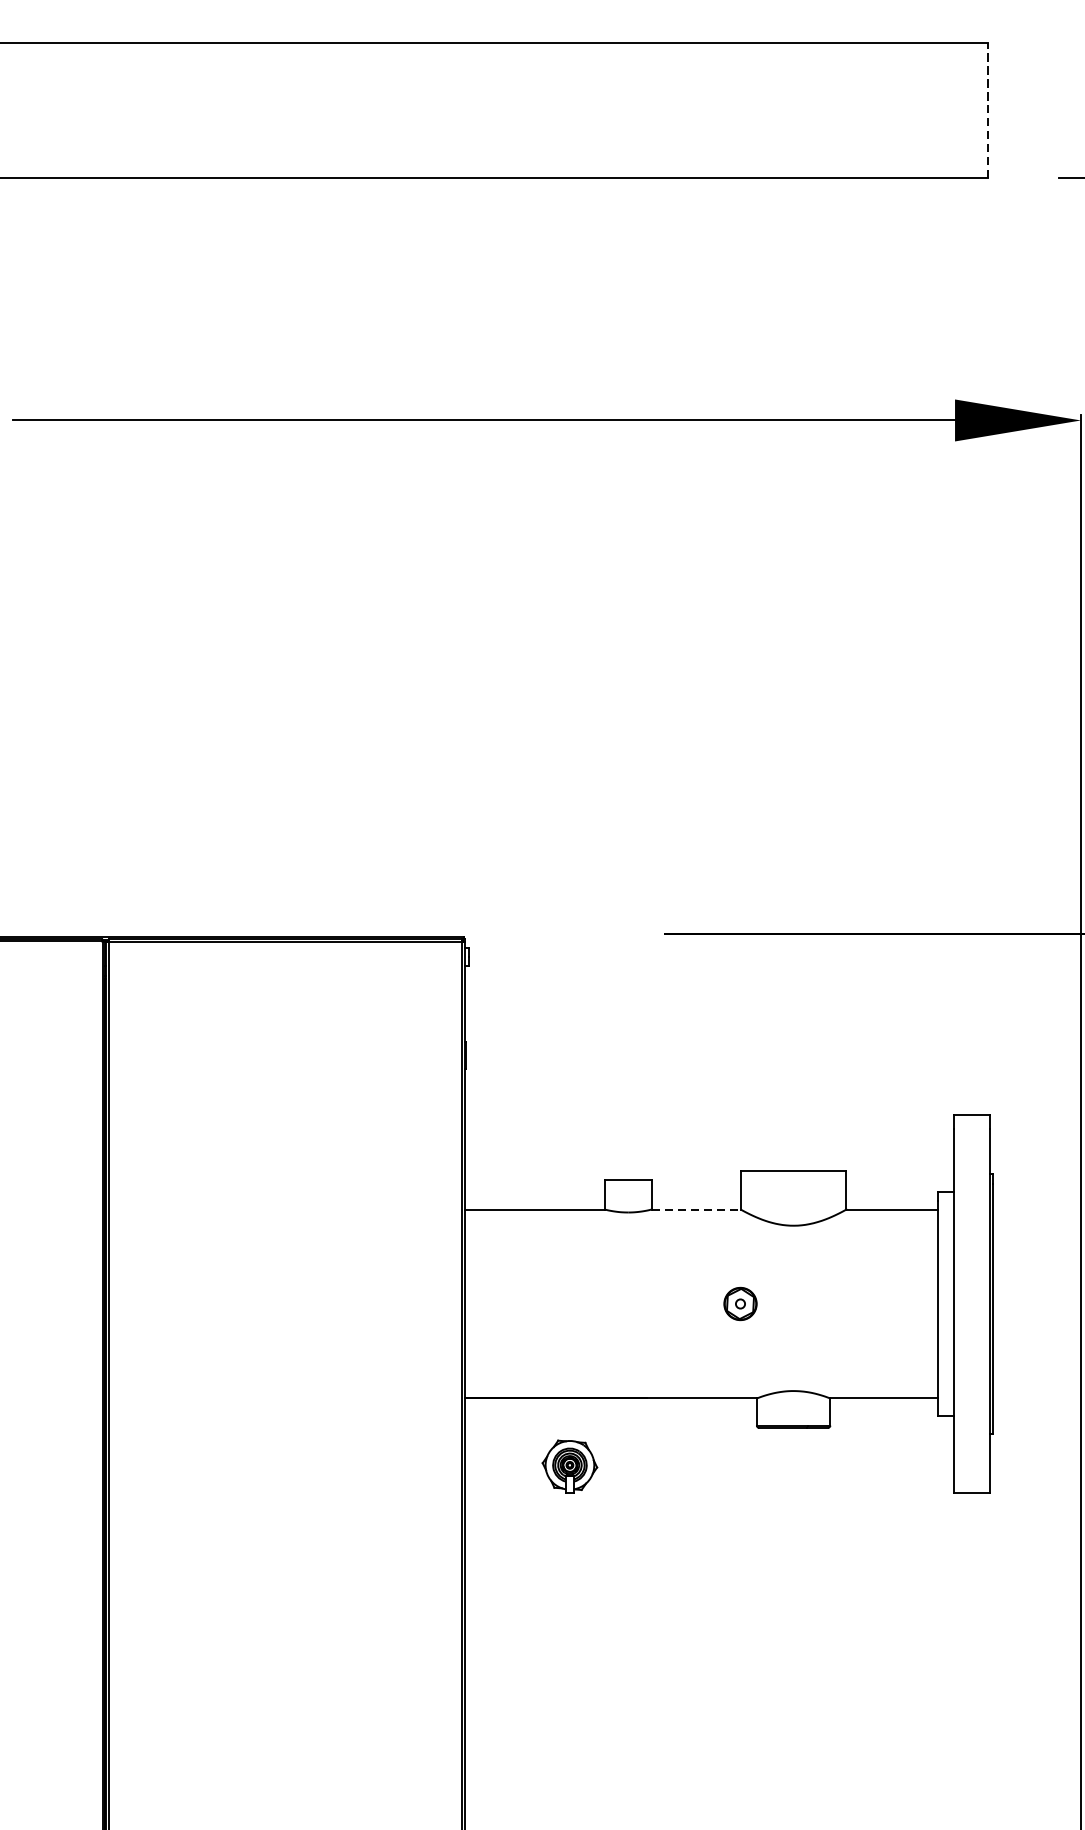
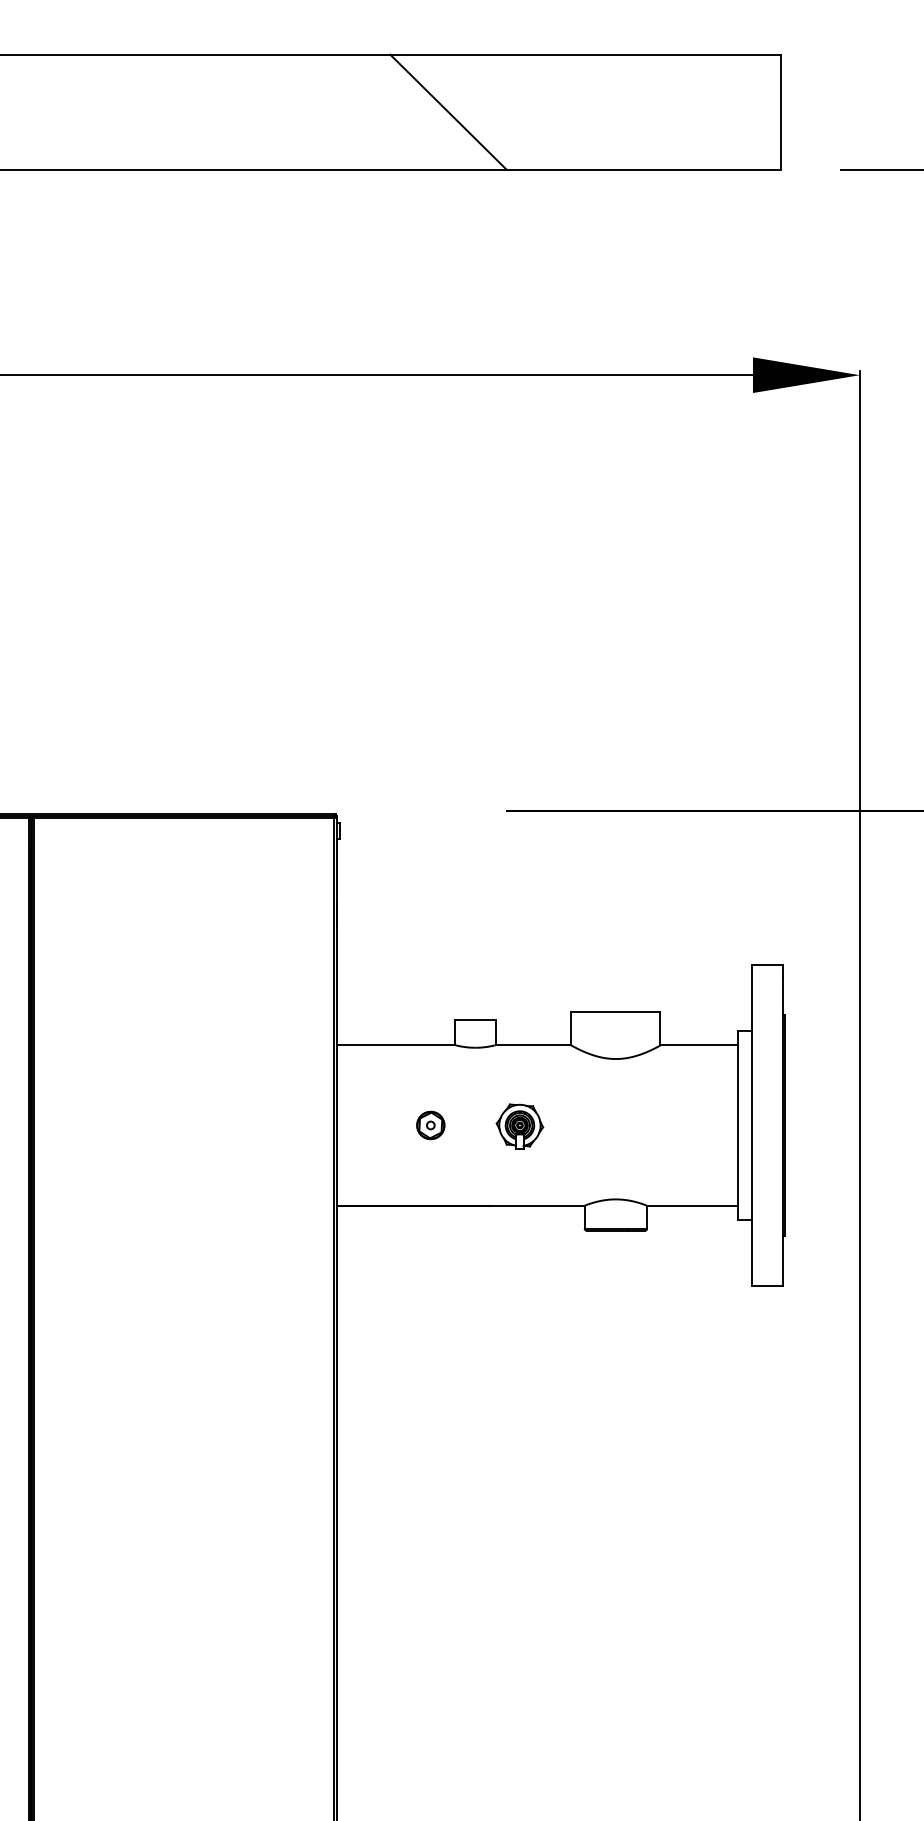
line: (596, 109) -> (448, 111), added
line: (987, 109) -> (780, 111), dashed -> solid
line: (696, 1209) -> (533, 1045), dashed -> solid
part: (740, 1304) -> (430, 1125), moved
part: (569, 1466) -> (519, 1126), moved

